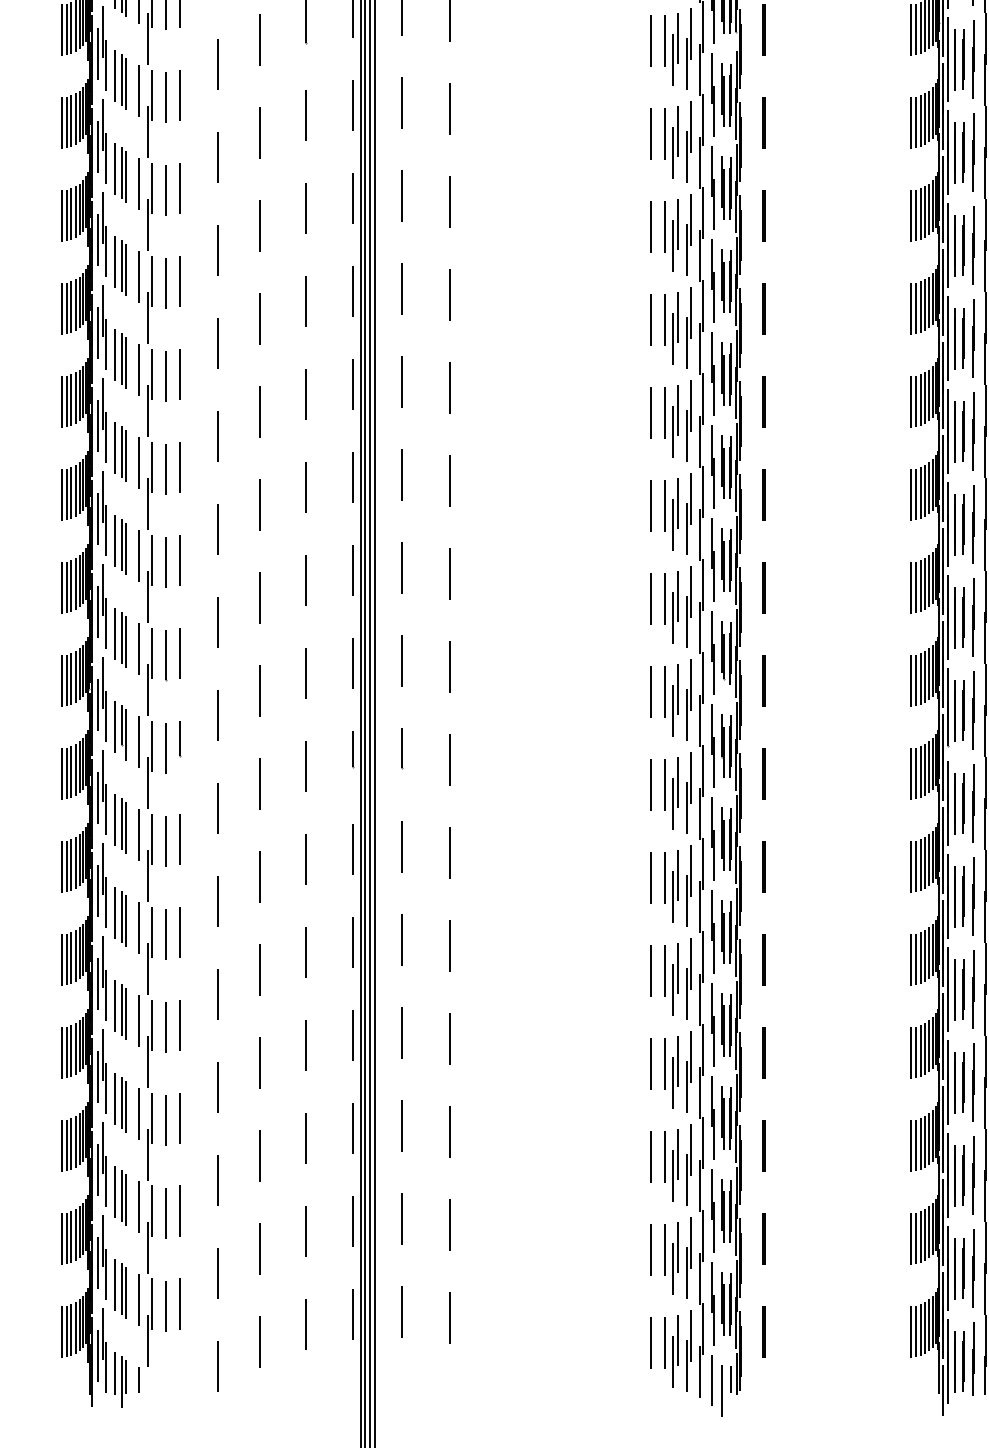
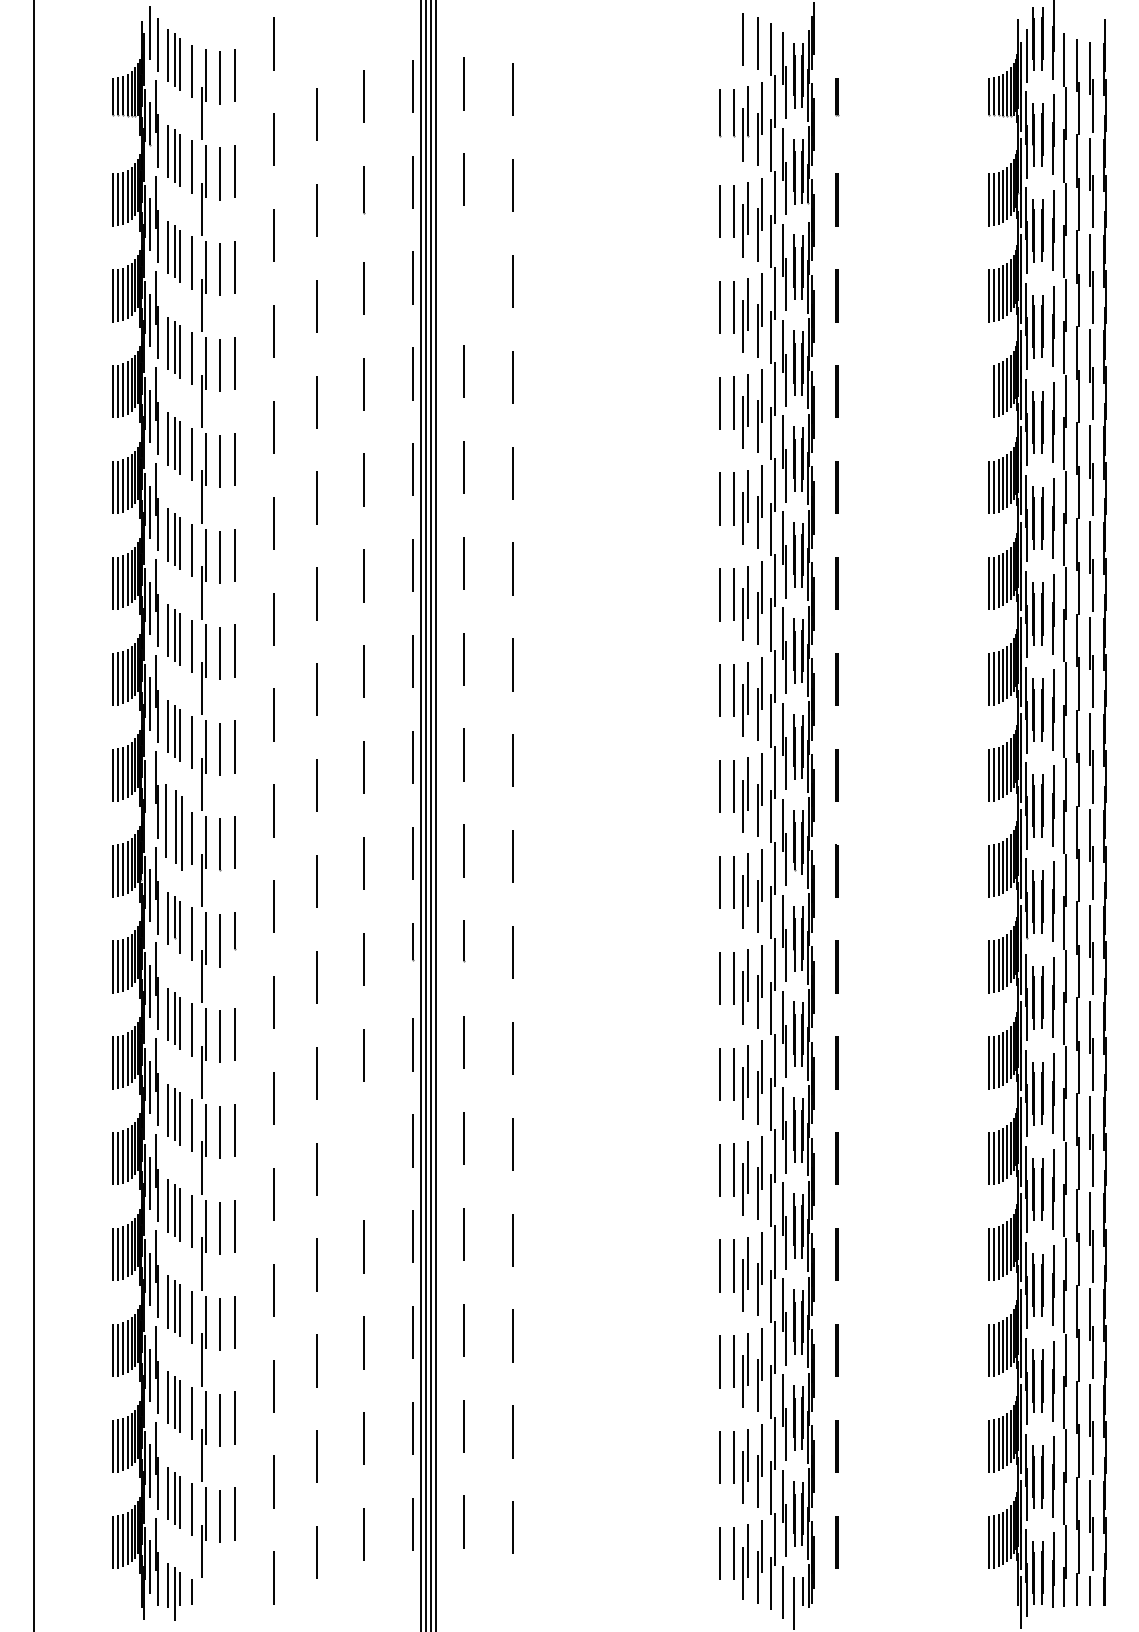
line: (401, 103) -> (463, 275), removed
line: (910, 215) -> (988, 391), removed
line: (98, 611) -> (150, 799), removed
part: (120, 637) -> (173, 826), size x1.4
line: (305, 951) -> (364, 1150), removed

